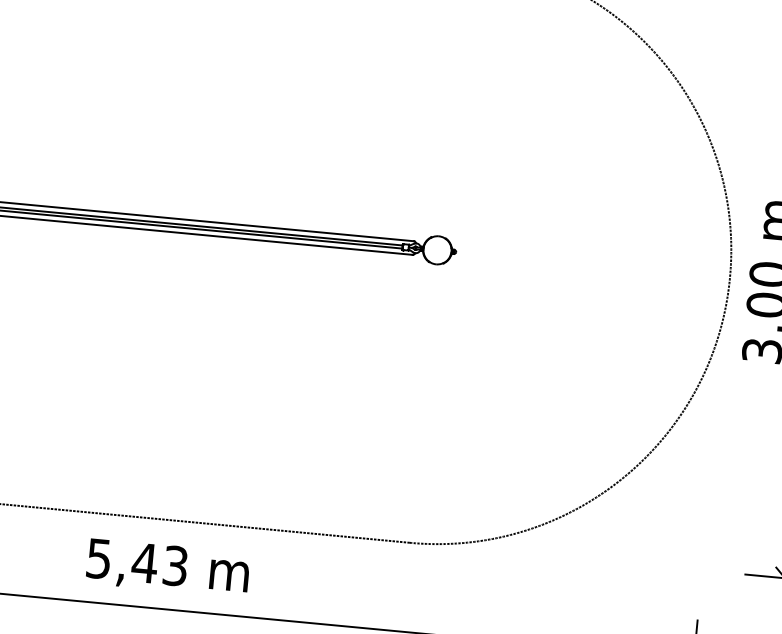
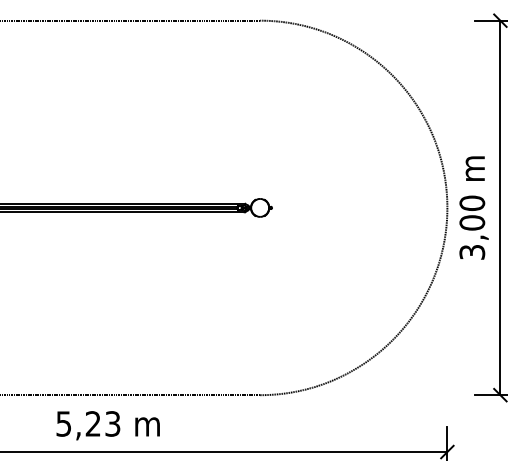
text: (145, 562) -> (93, 423), 5,43 -> 5,23

